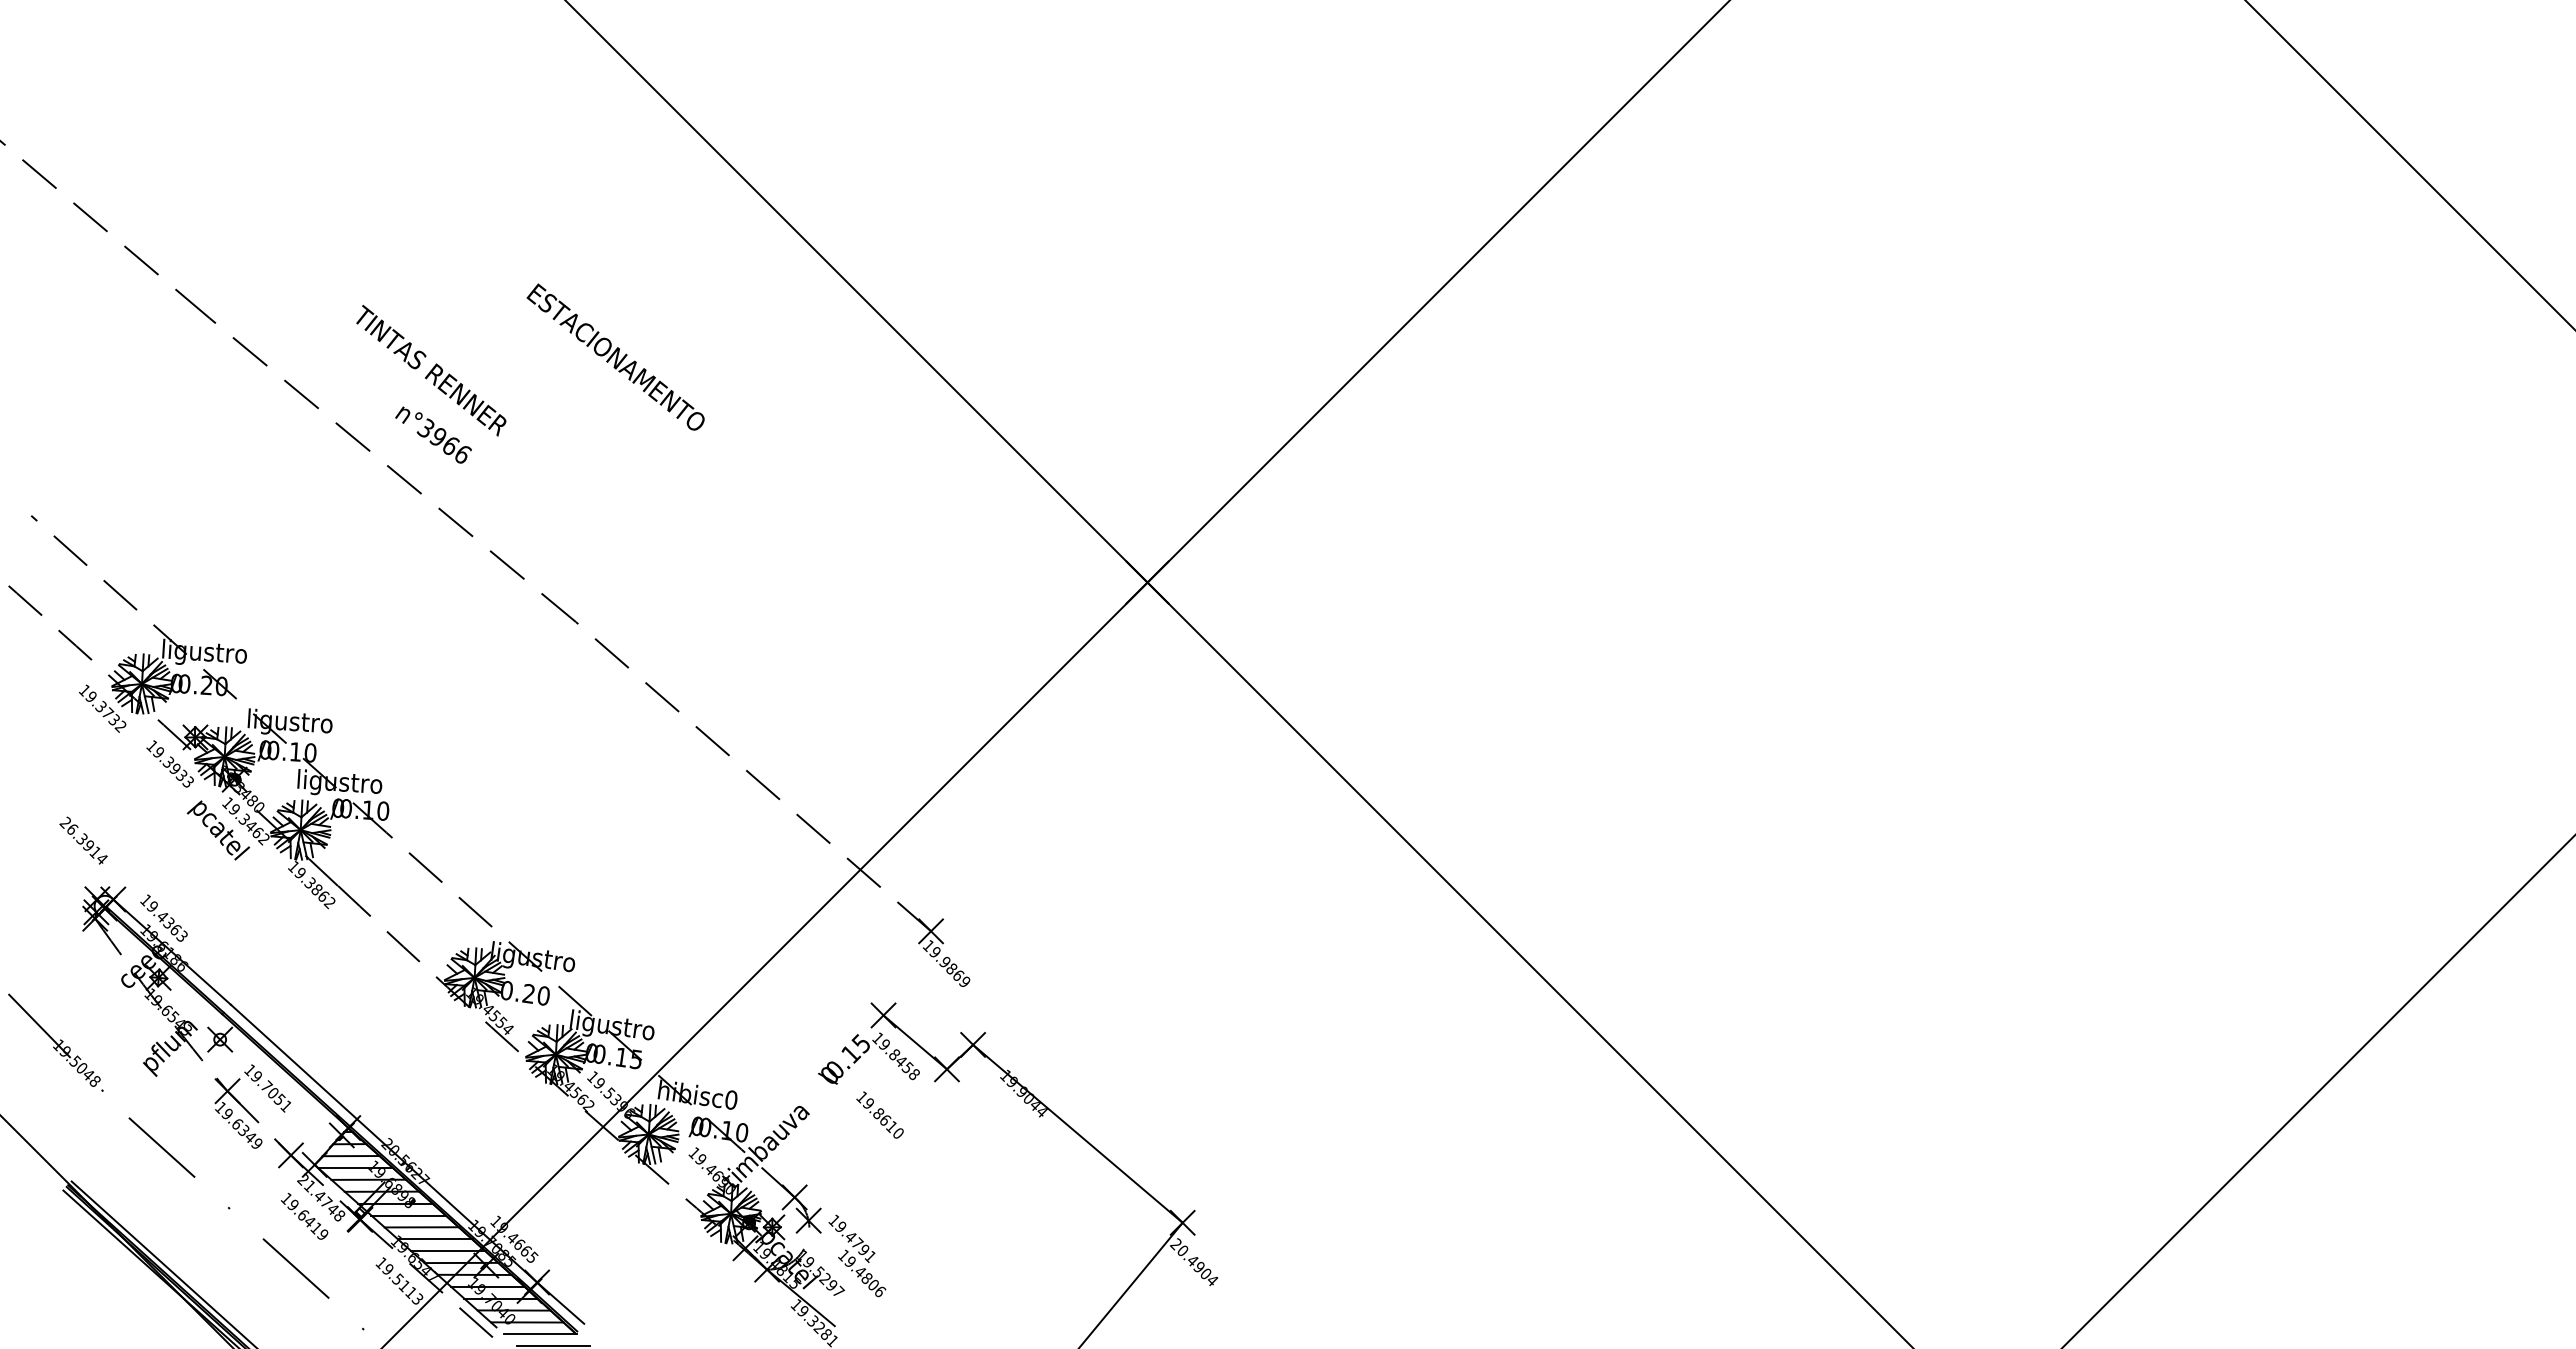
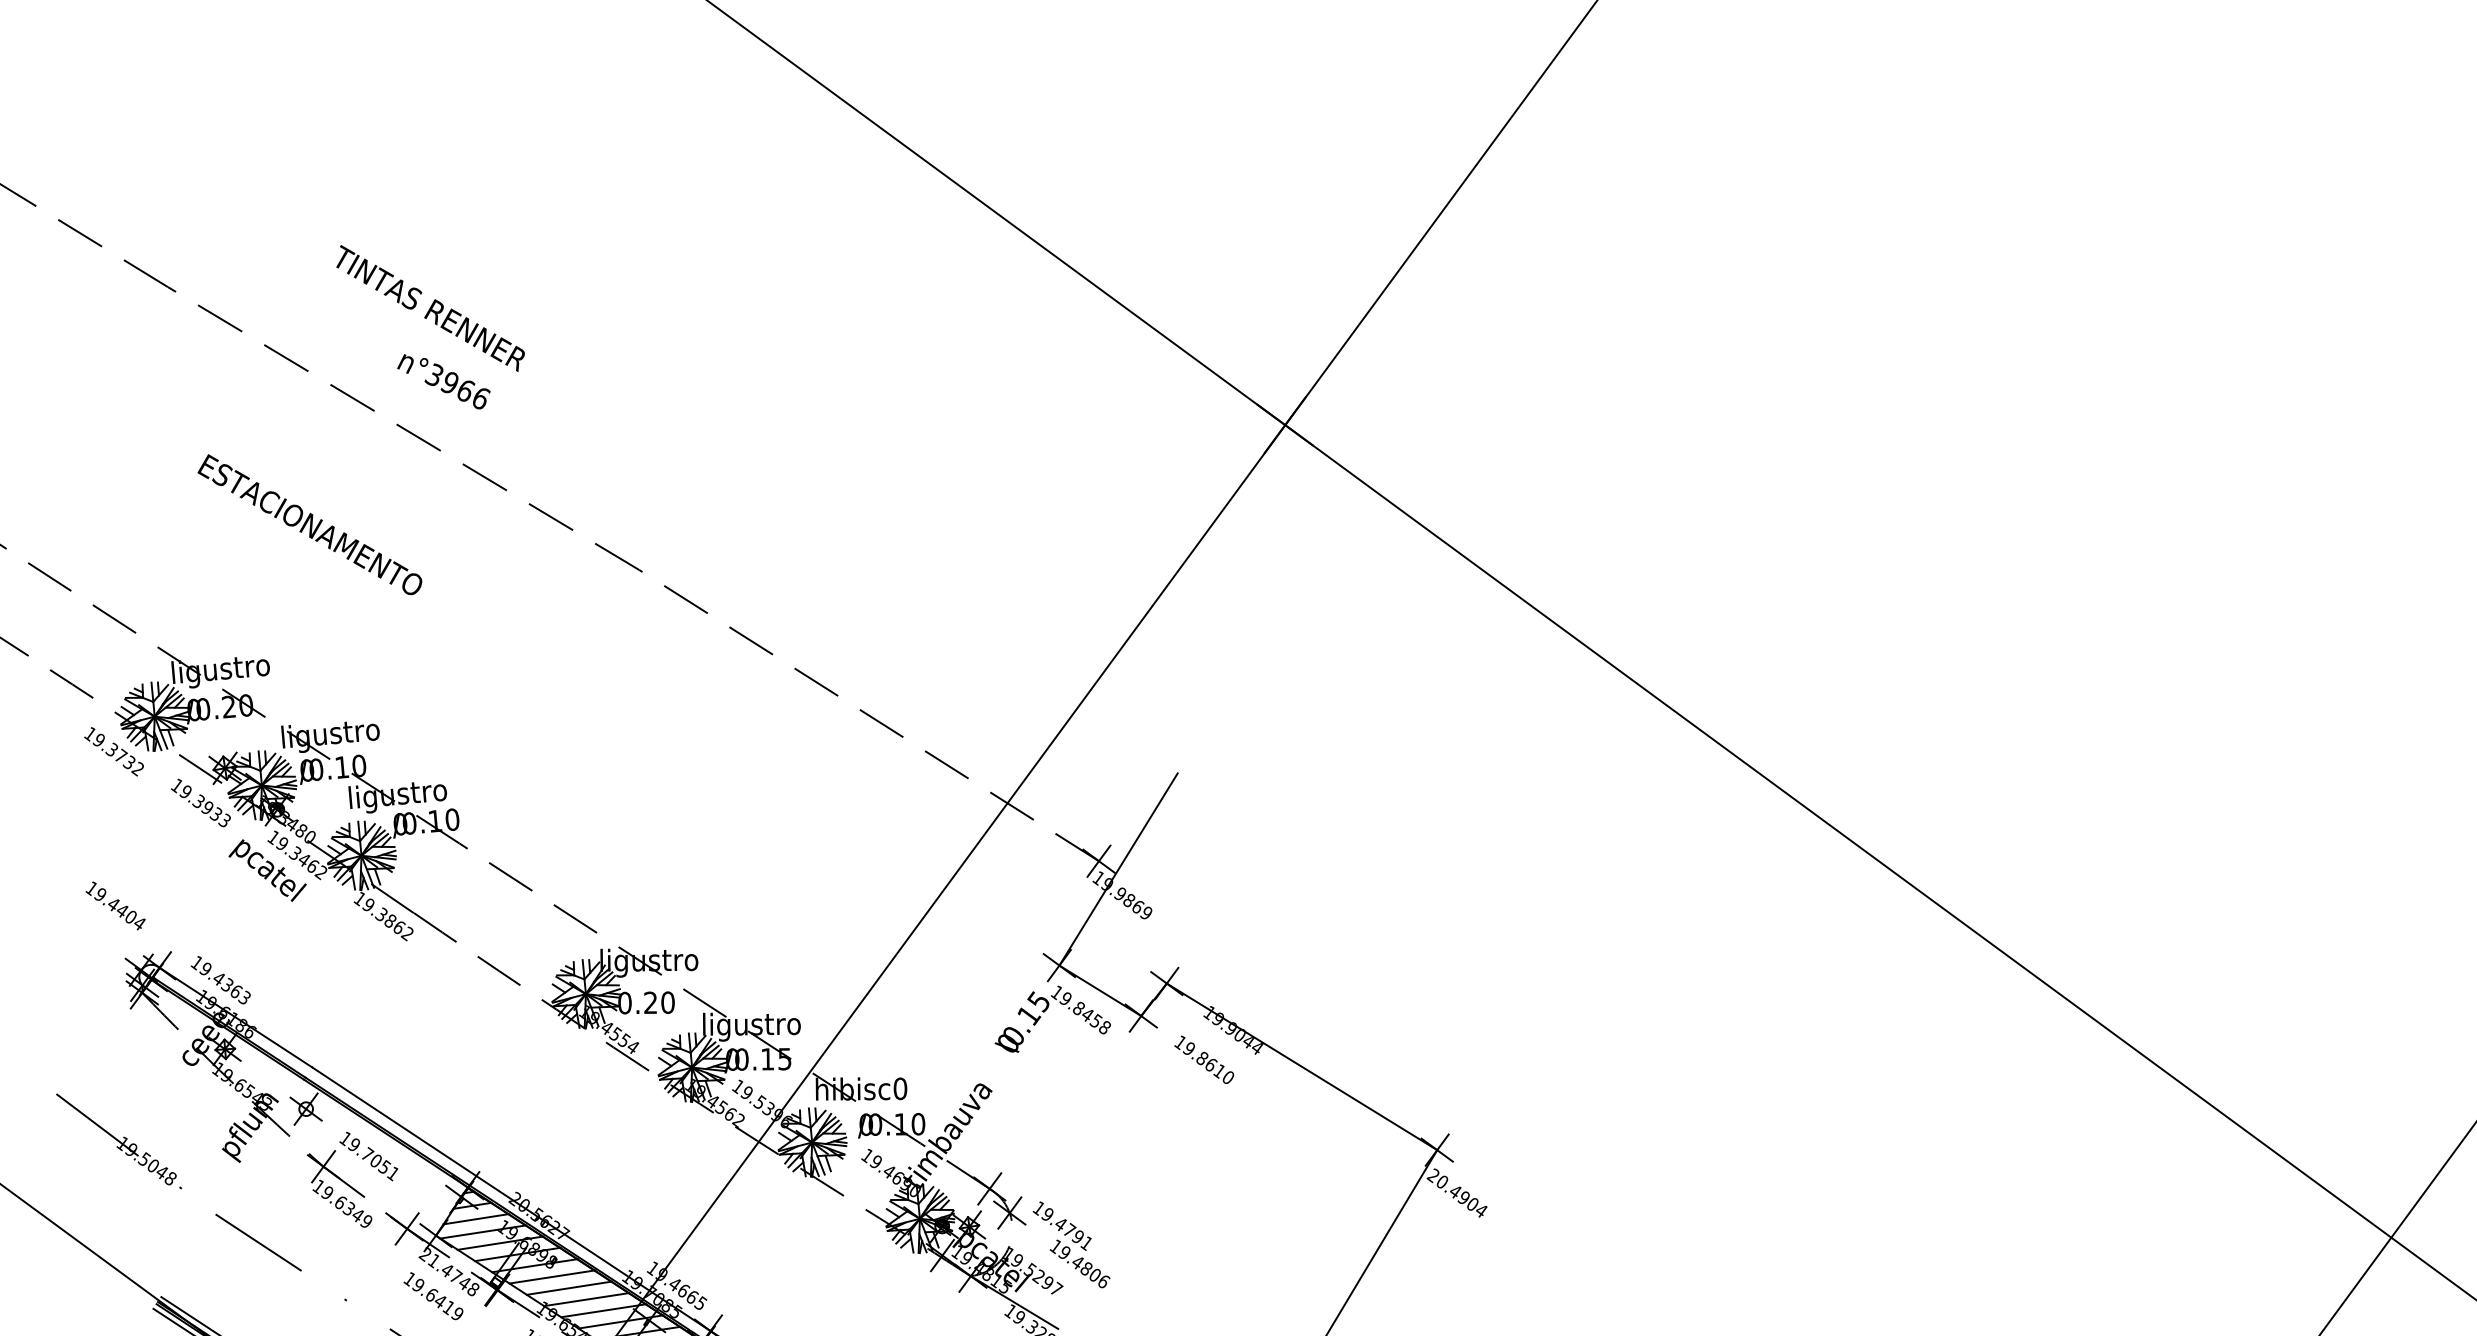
text: (615, 356) -> (309, 524), moved
text: (79, 837) -> (110, 902), 26.3914 -> 19.4404
line: (946, 940) -> (1118, 869), added
text: (879, 1114) -> (1203, 1059), moved

